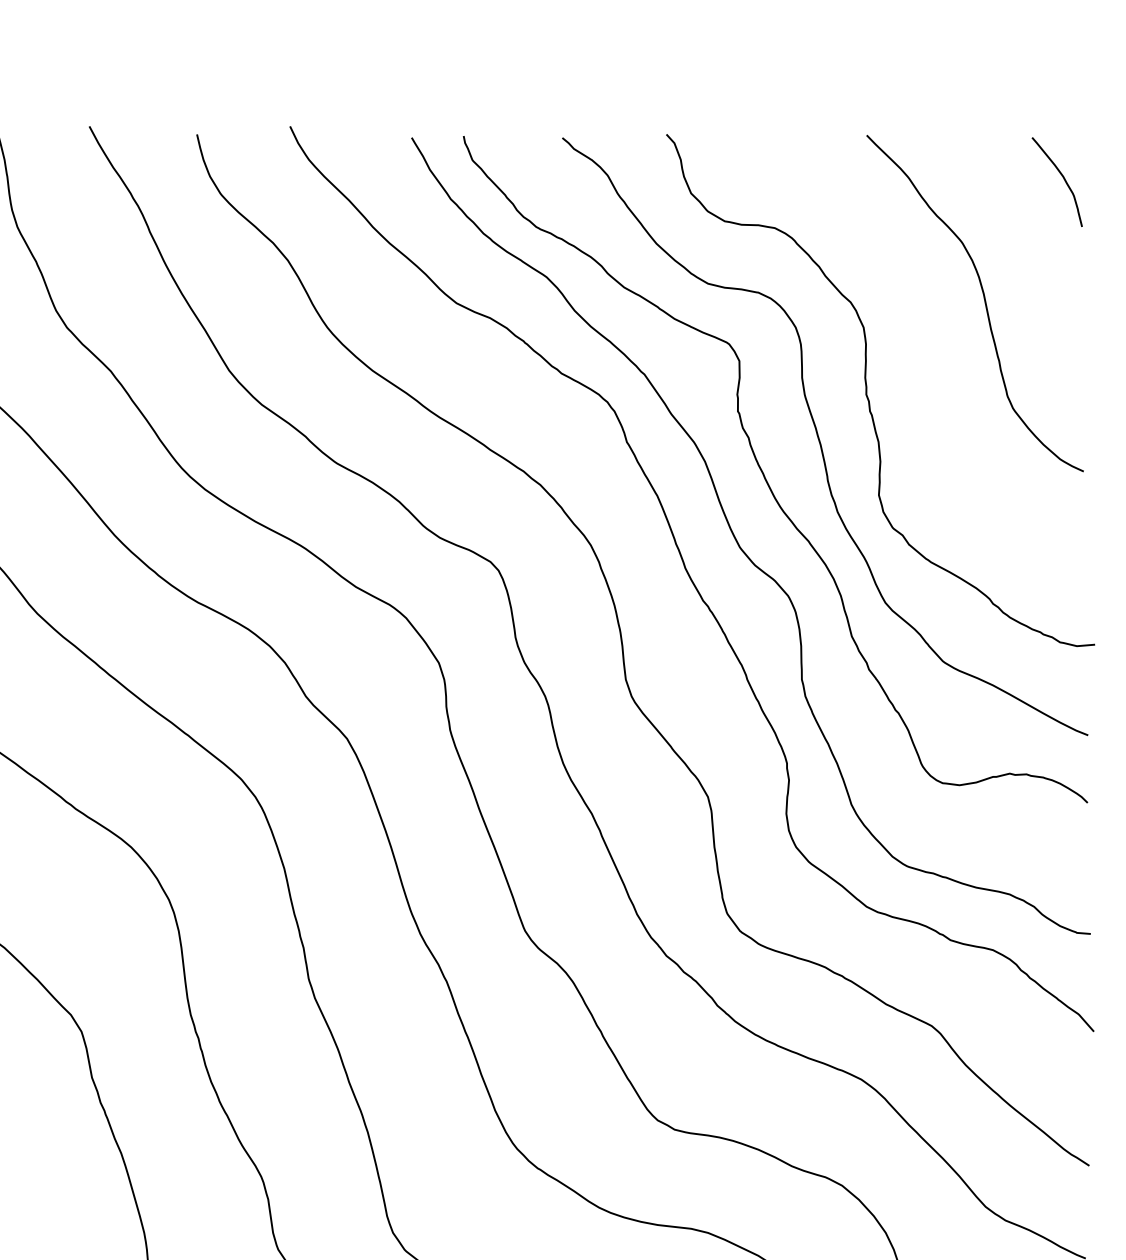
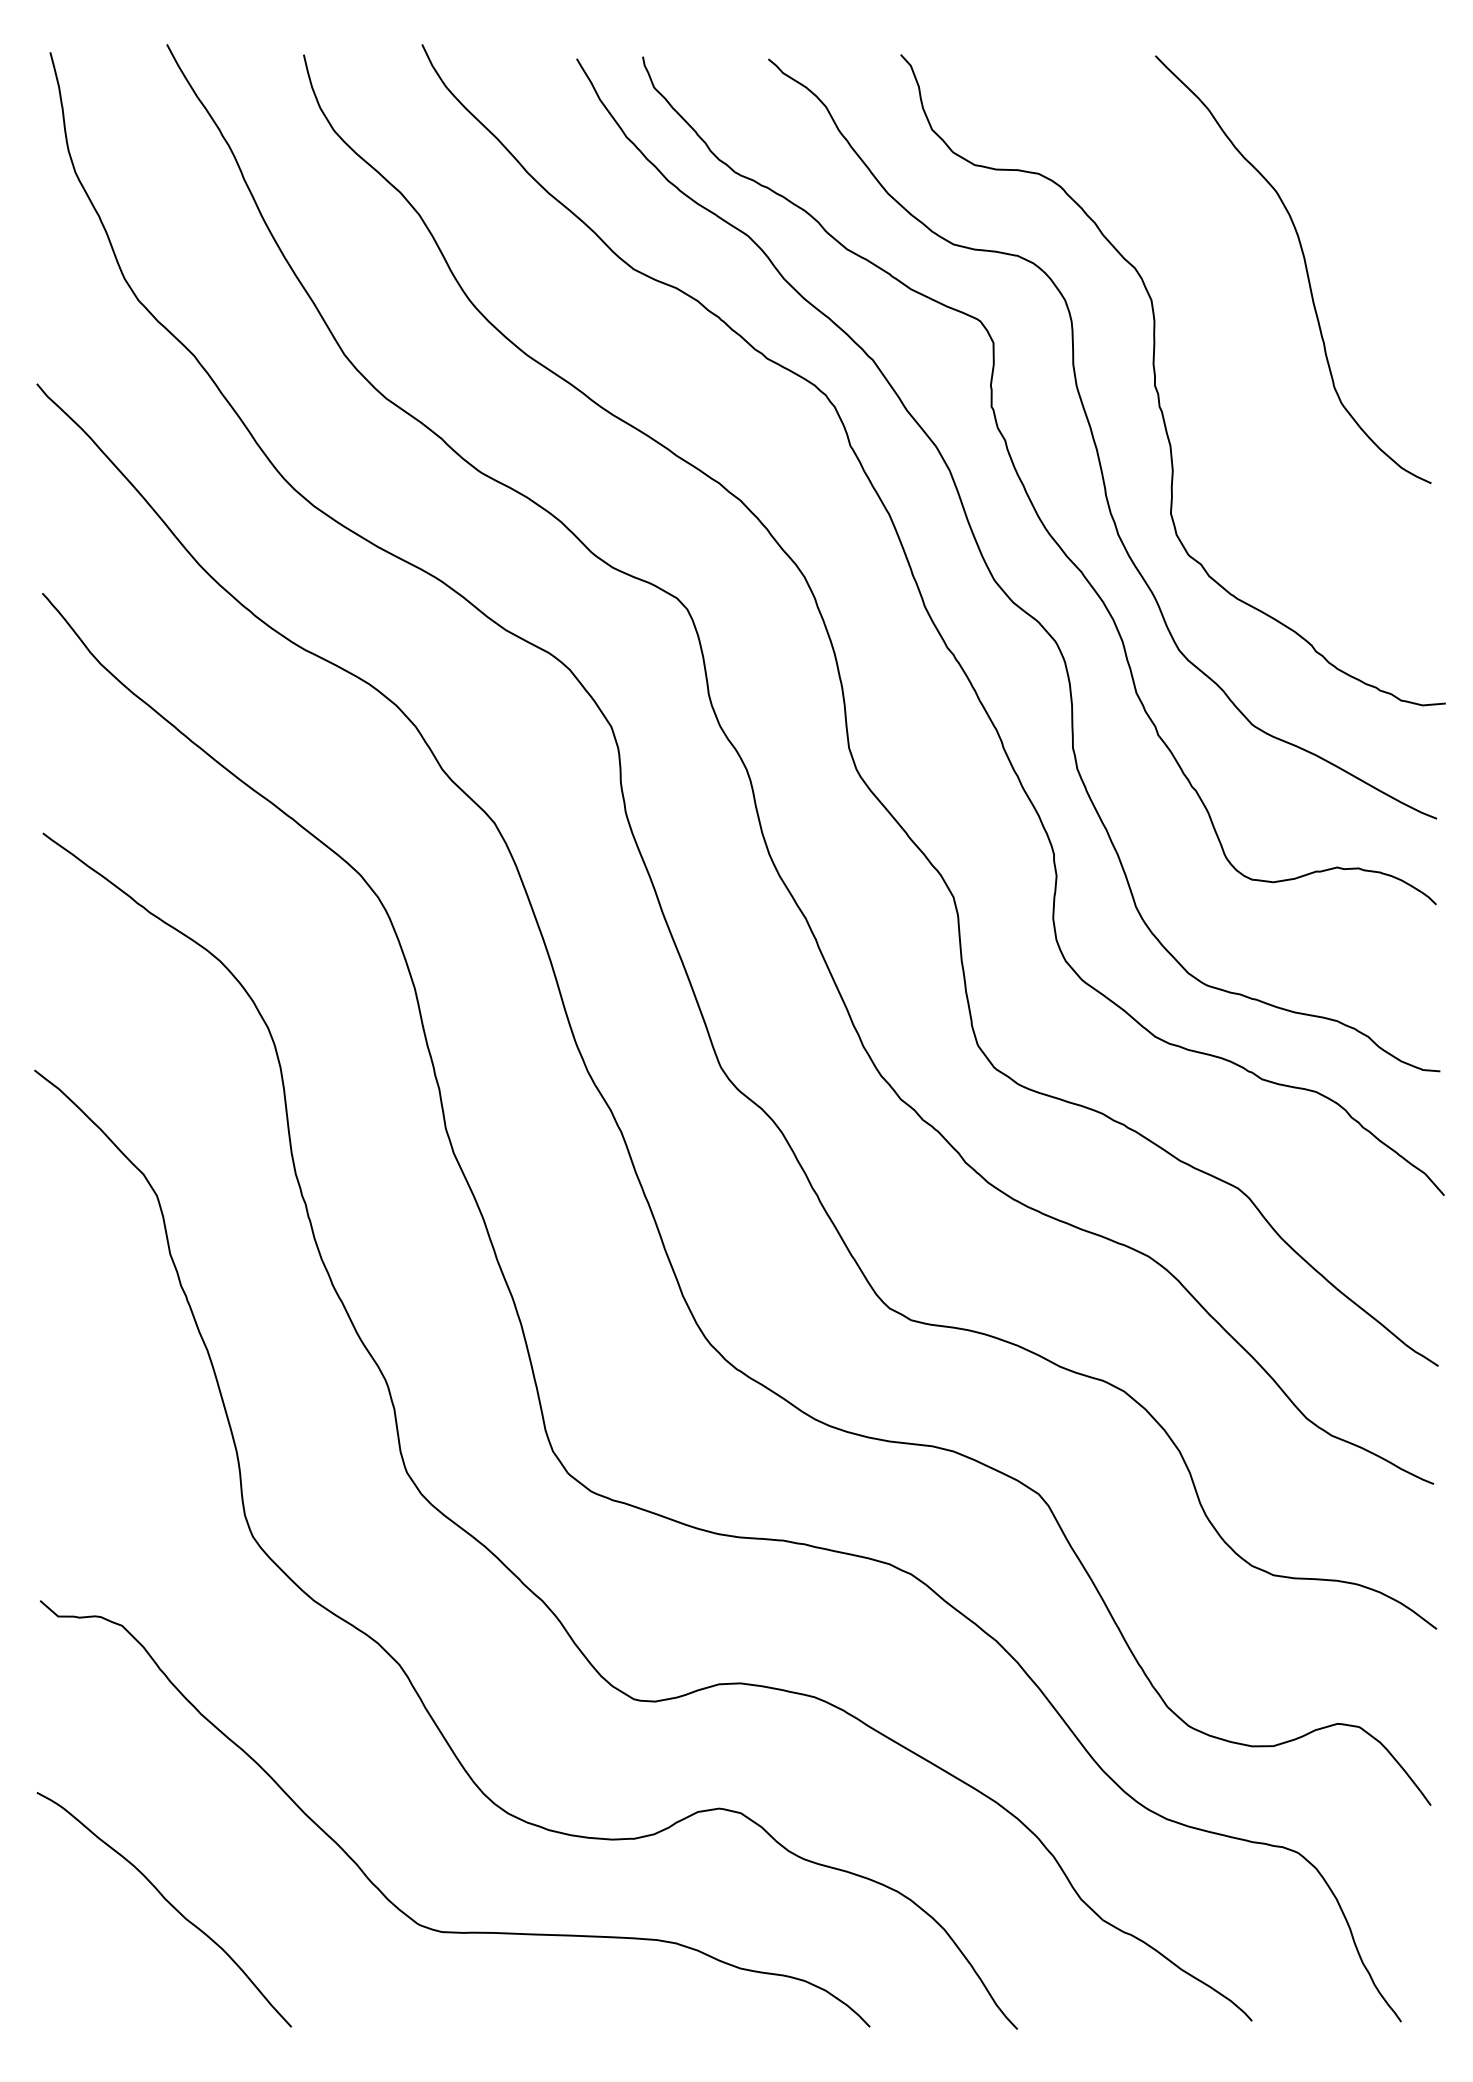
curve: (1063, 179) -> (1405, 111), removed

